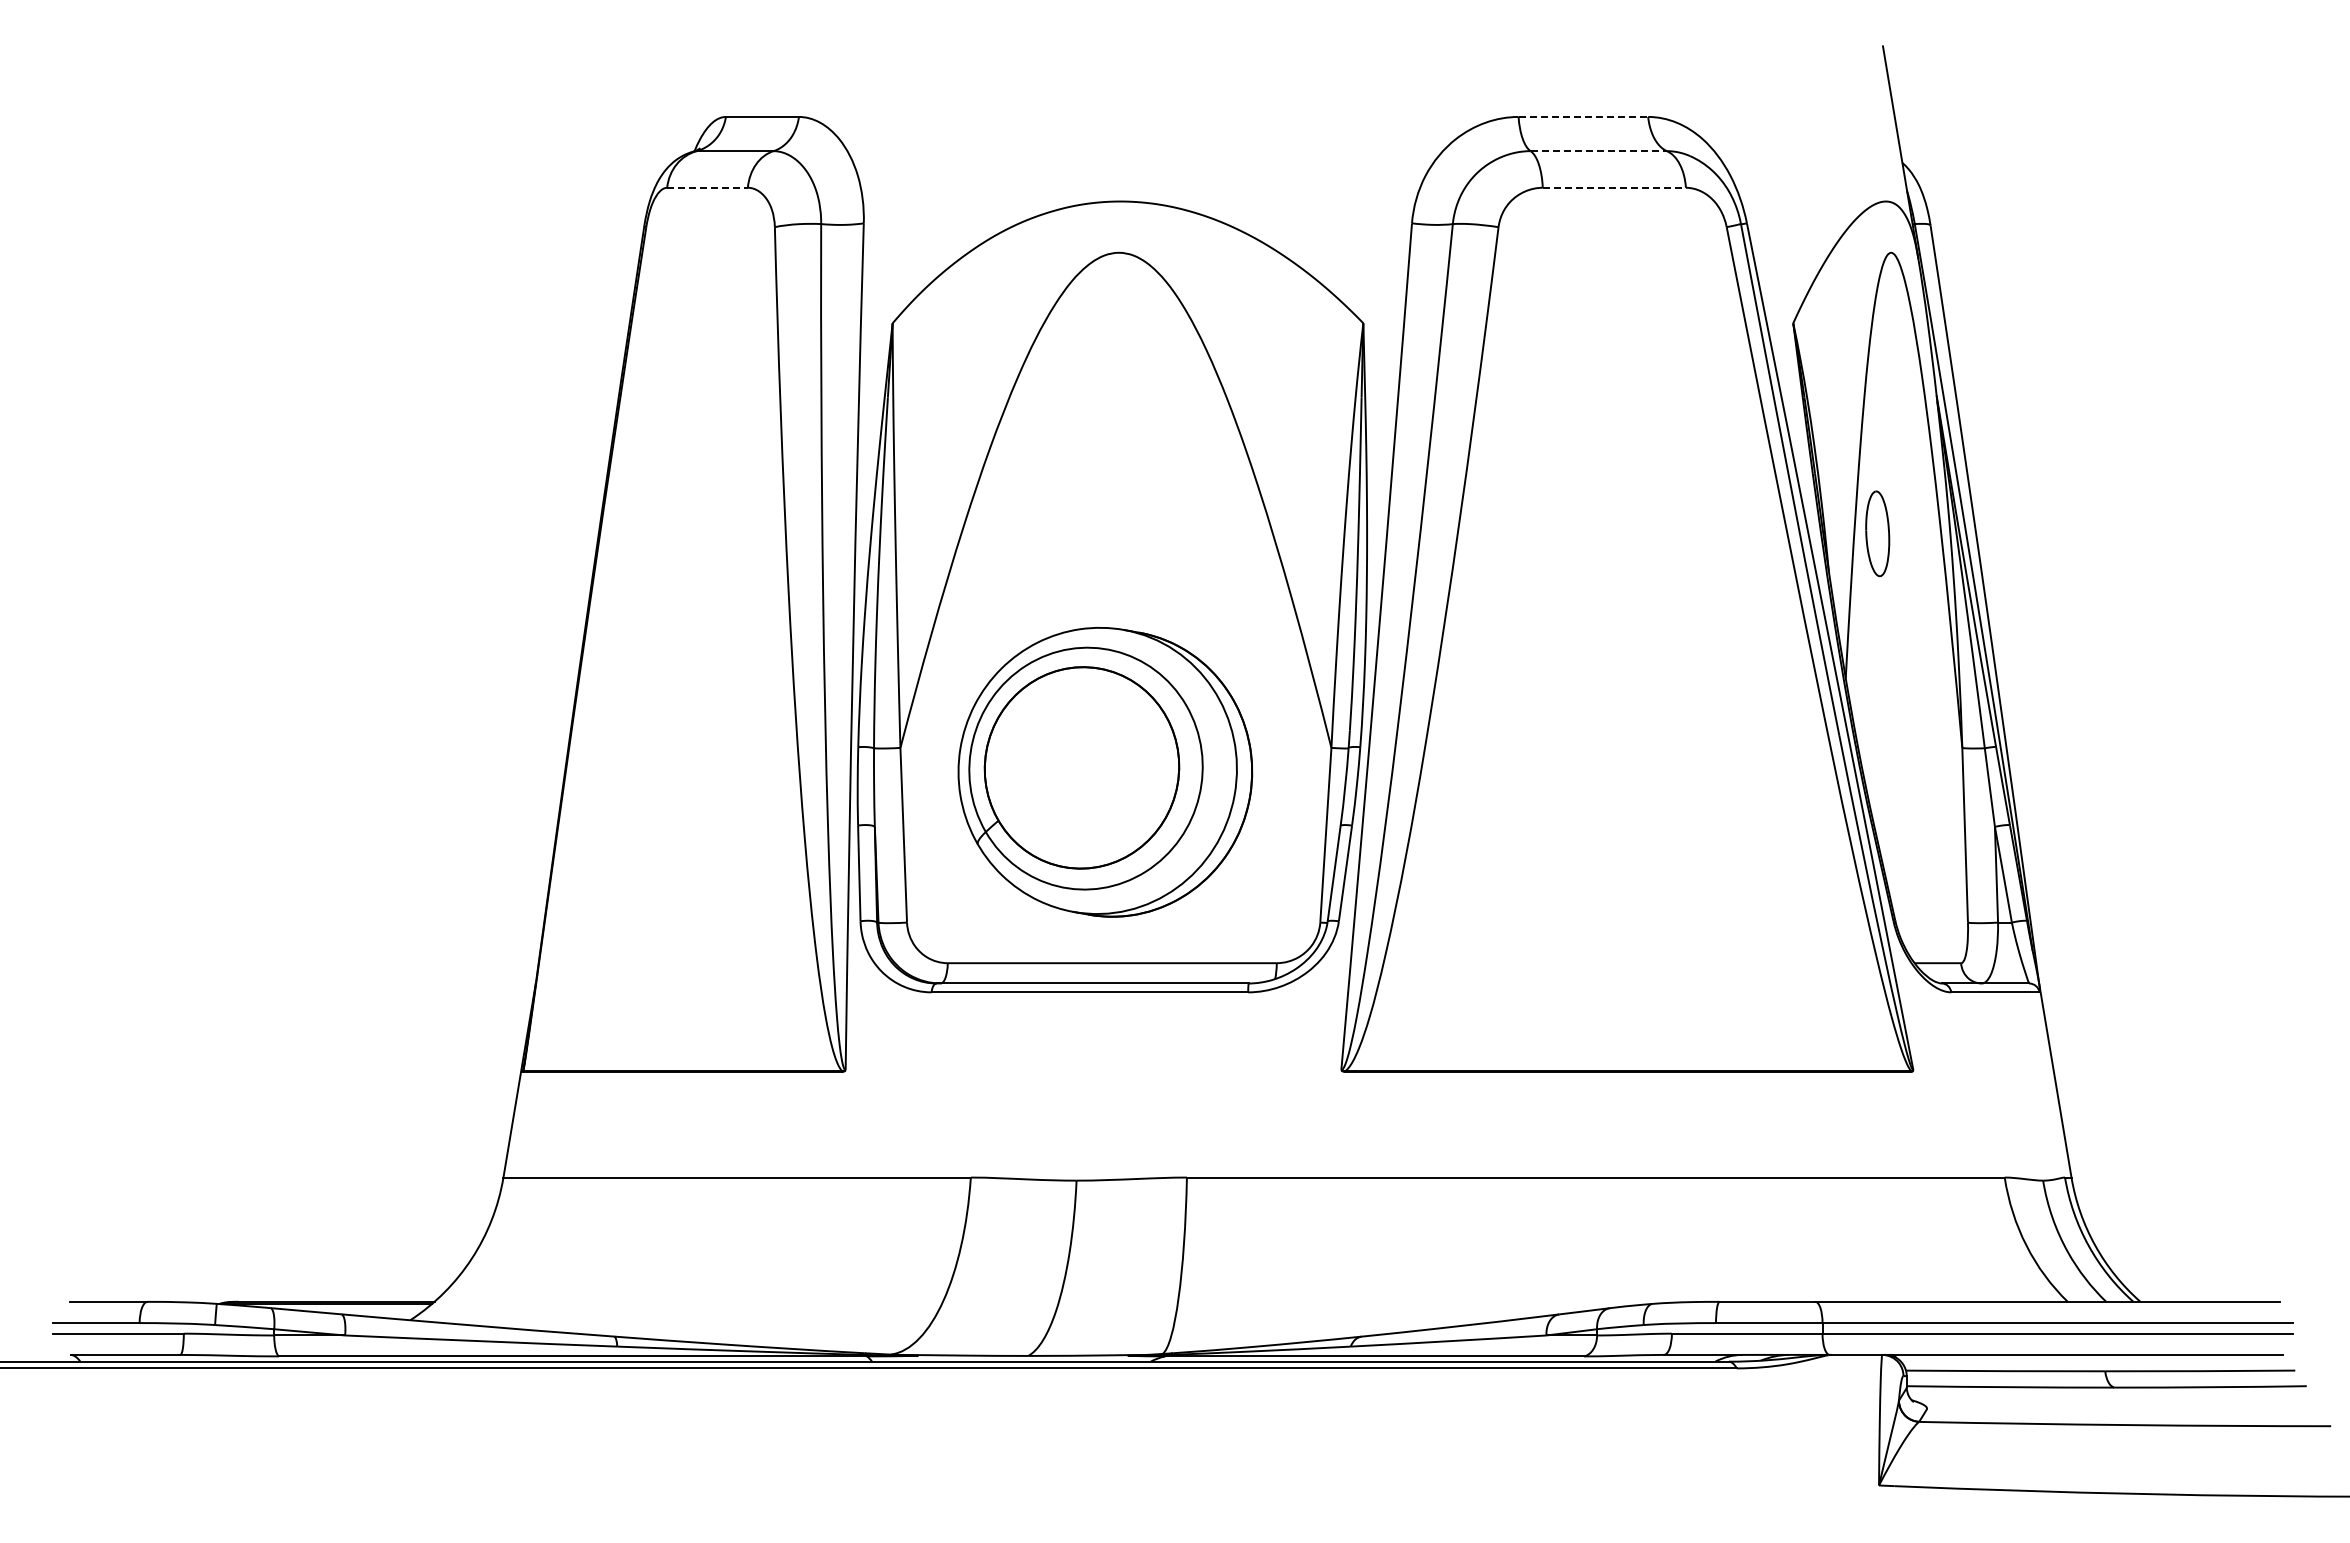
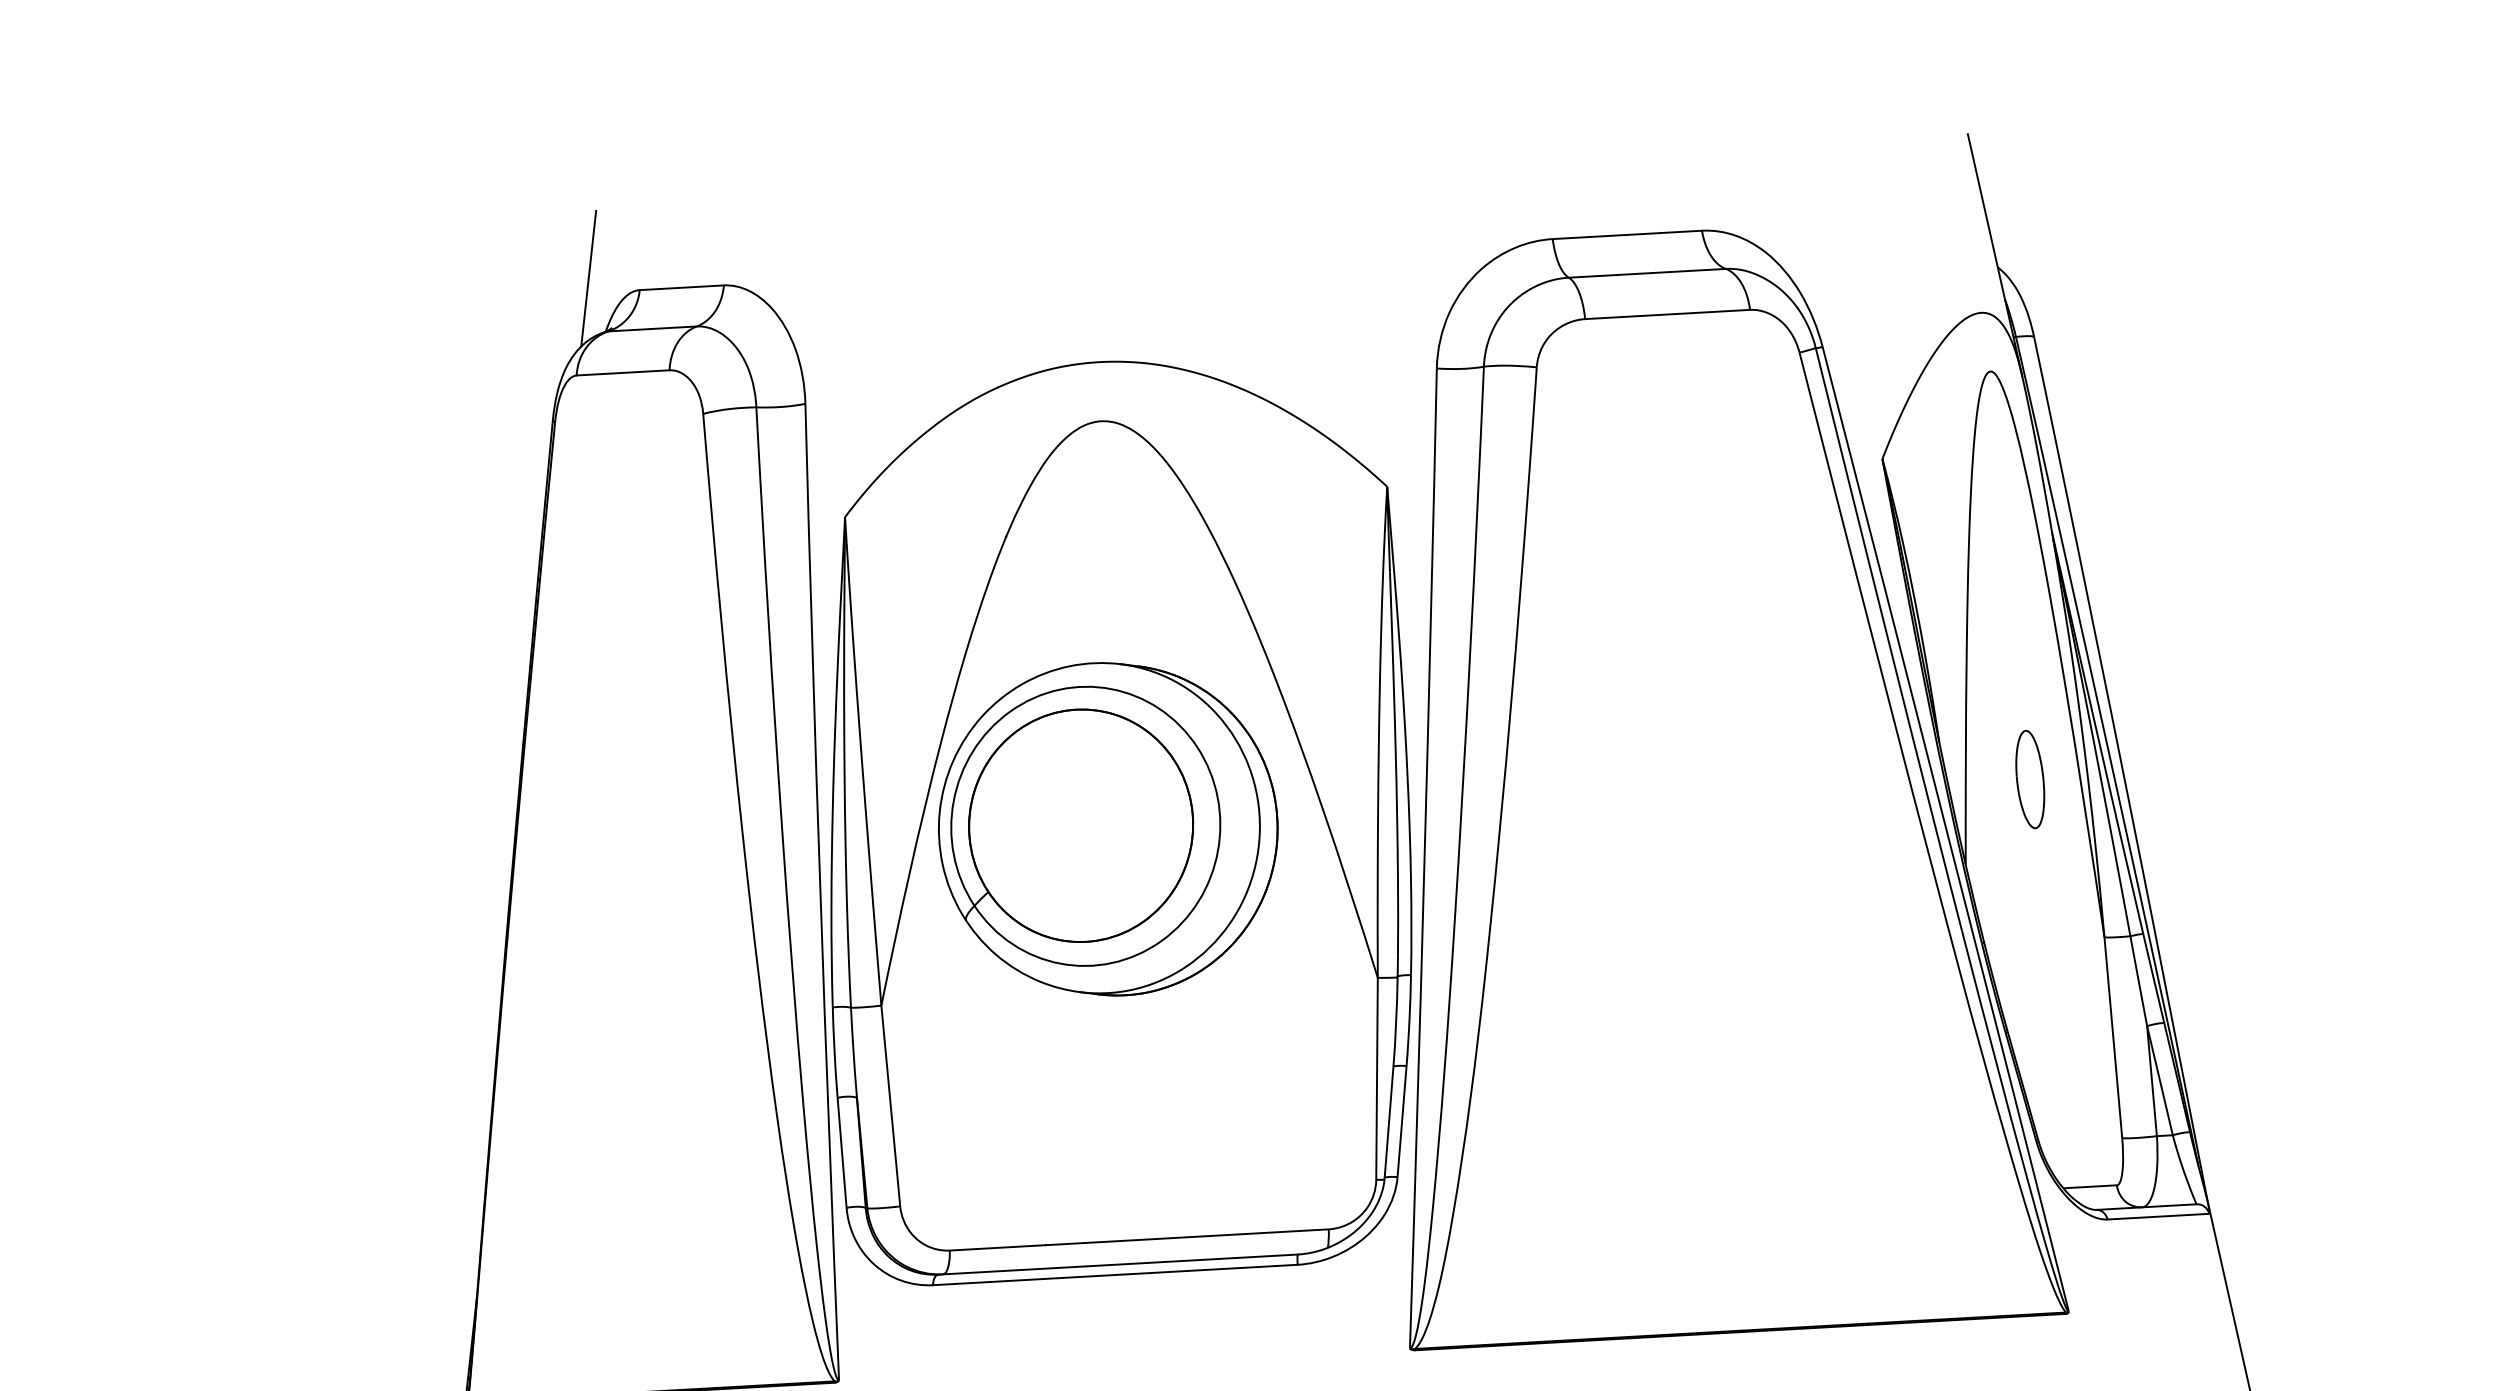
line: (682, 104) -> (588, 278), added
line: (1583, 116) -> (1627, 234), dashed -> solid
line: (1599, 151) -> (1648, 273), dashed -> solid
line: (708, 187) -> (624, 372), dashed -> solid
line: (1614, 187) -> (1667, 314), dashed -> solid
part: (1877, 533) -> (2029, 779), moved
part: (1105, 772) -> (1108, 829), moved

